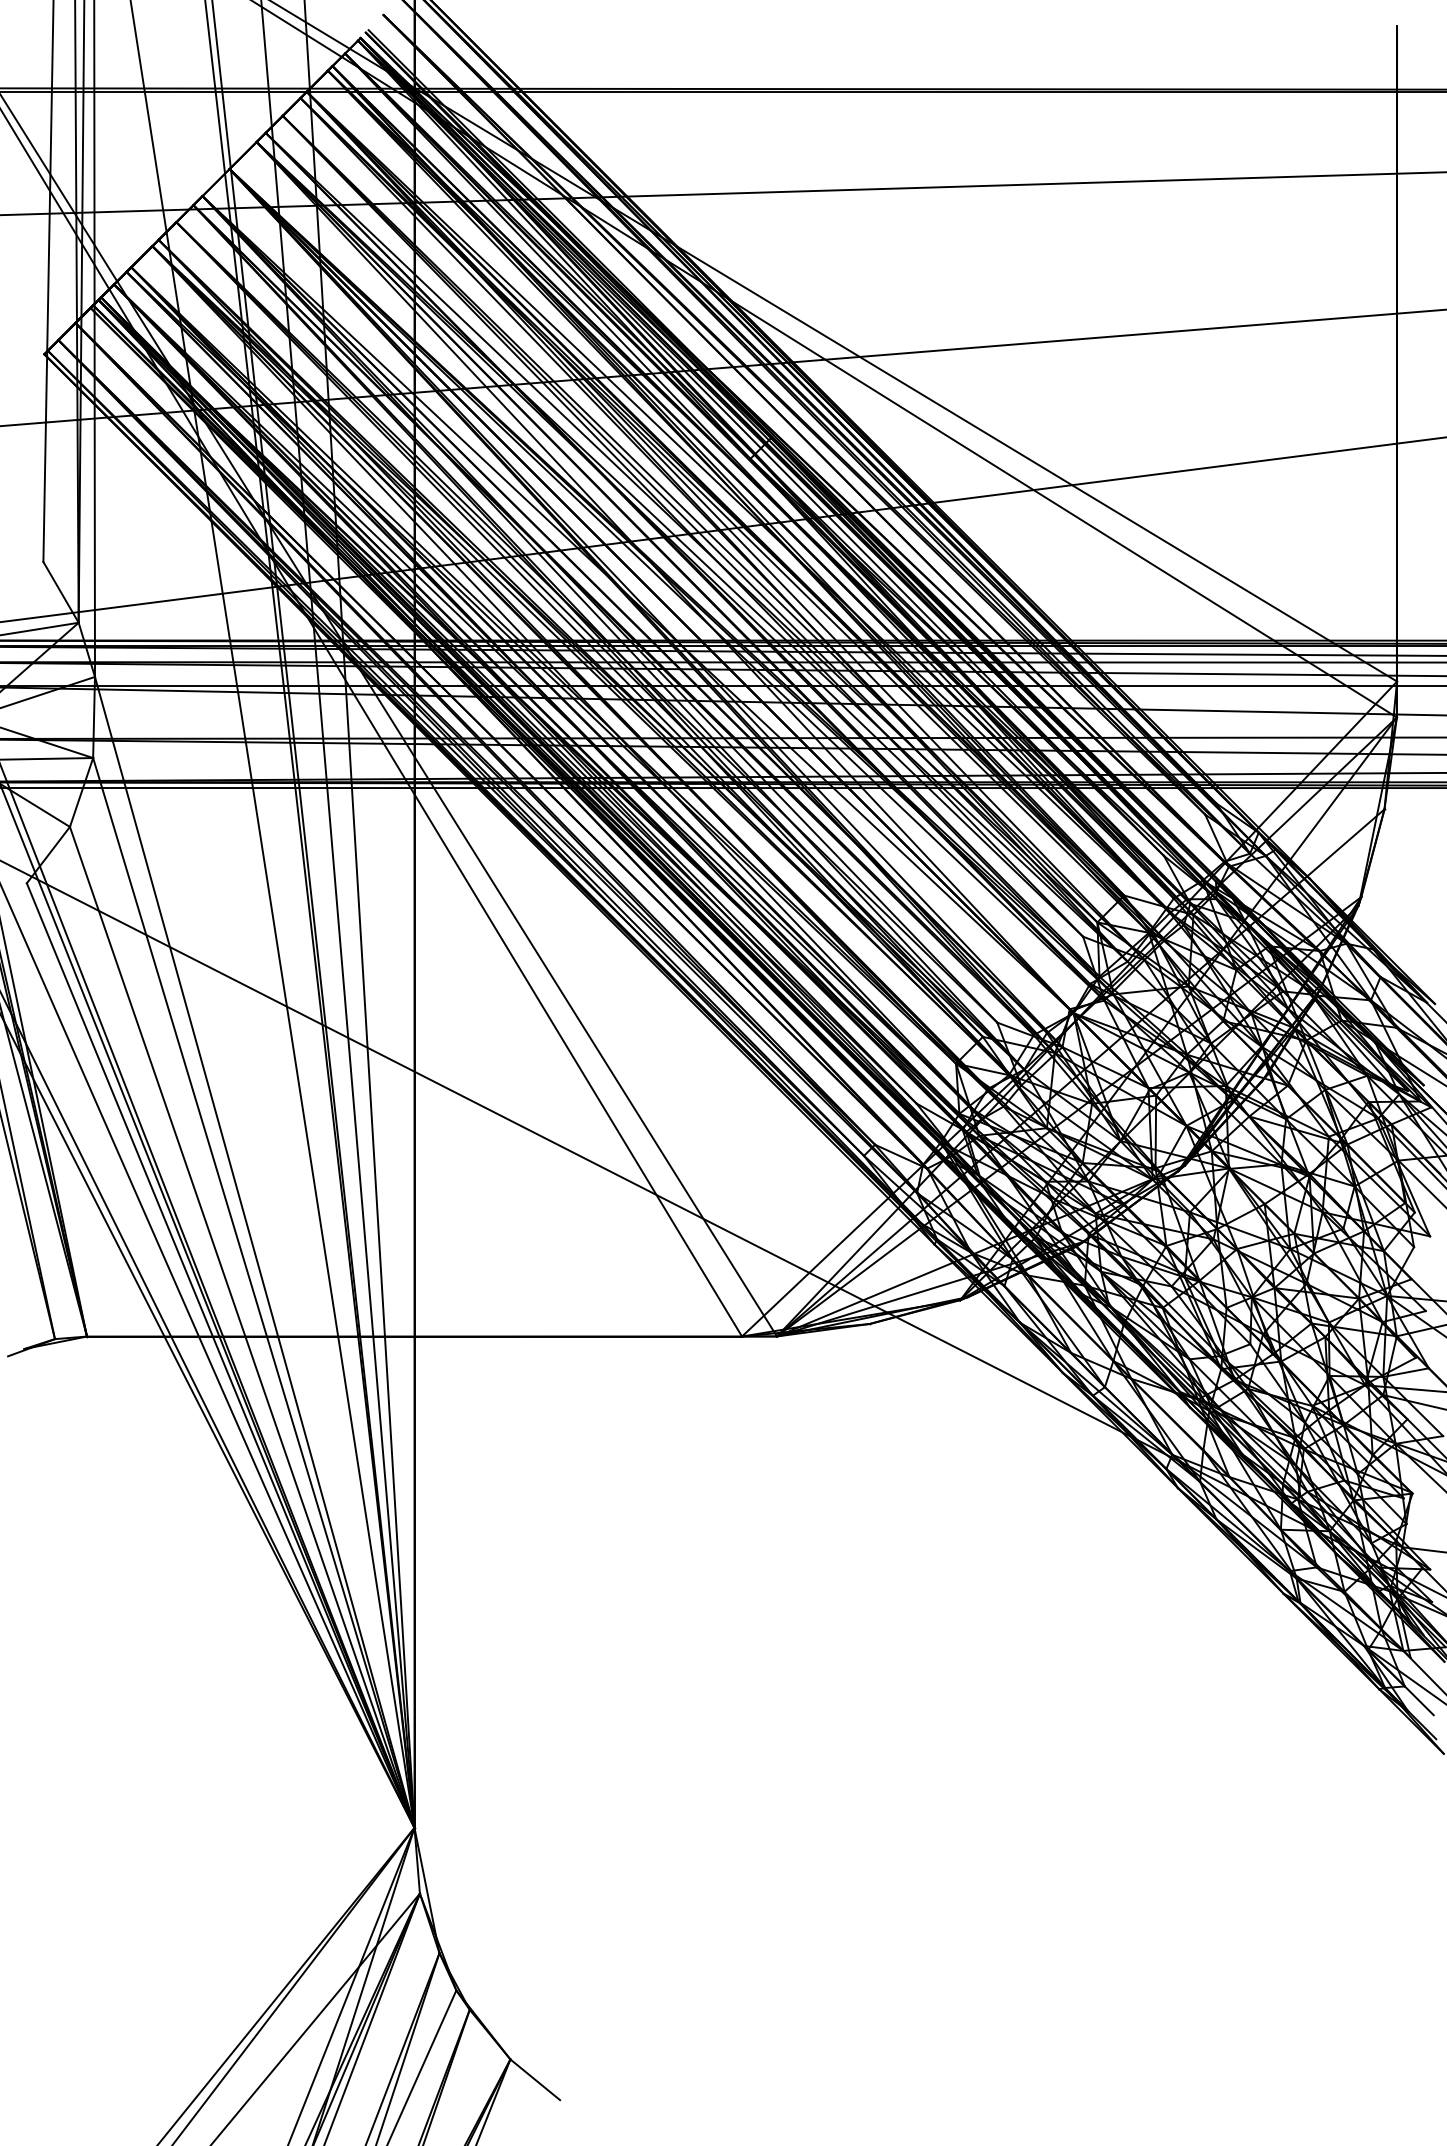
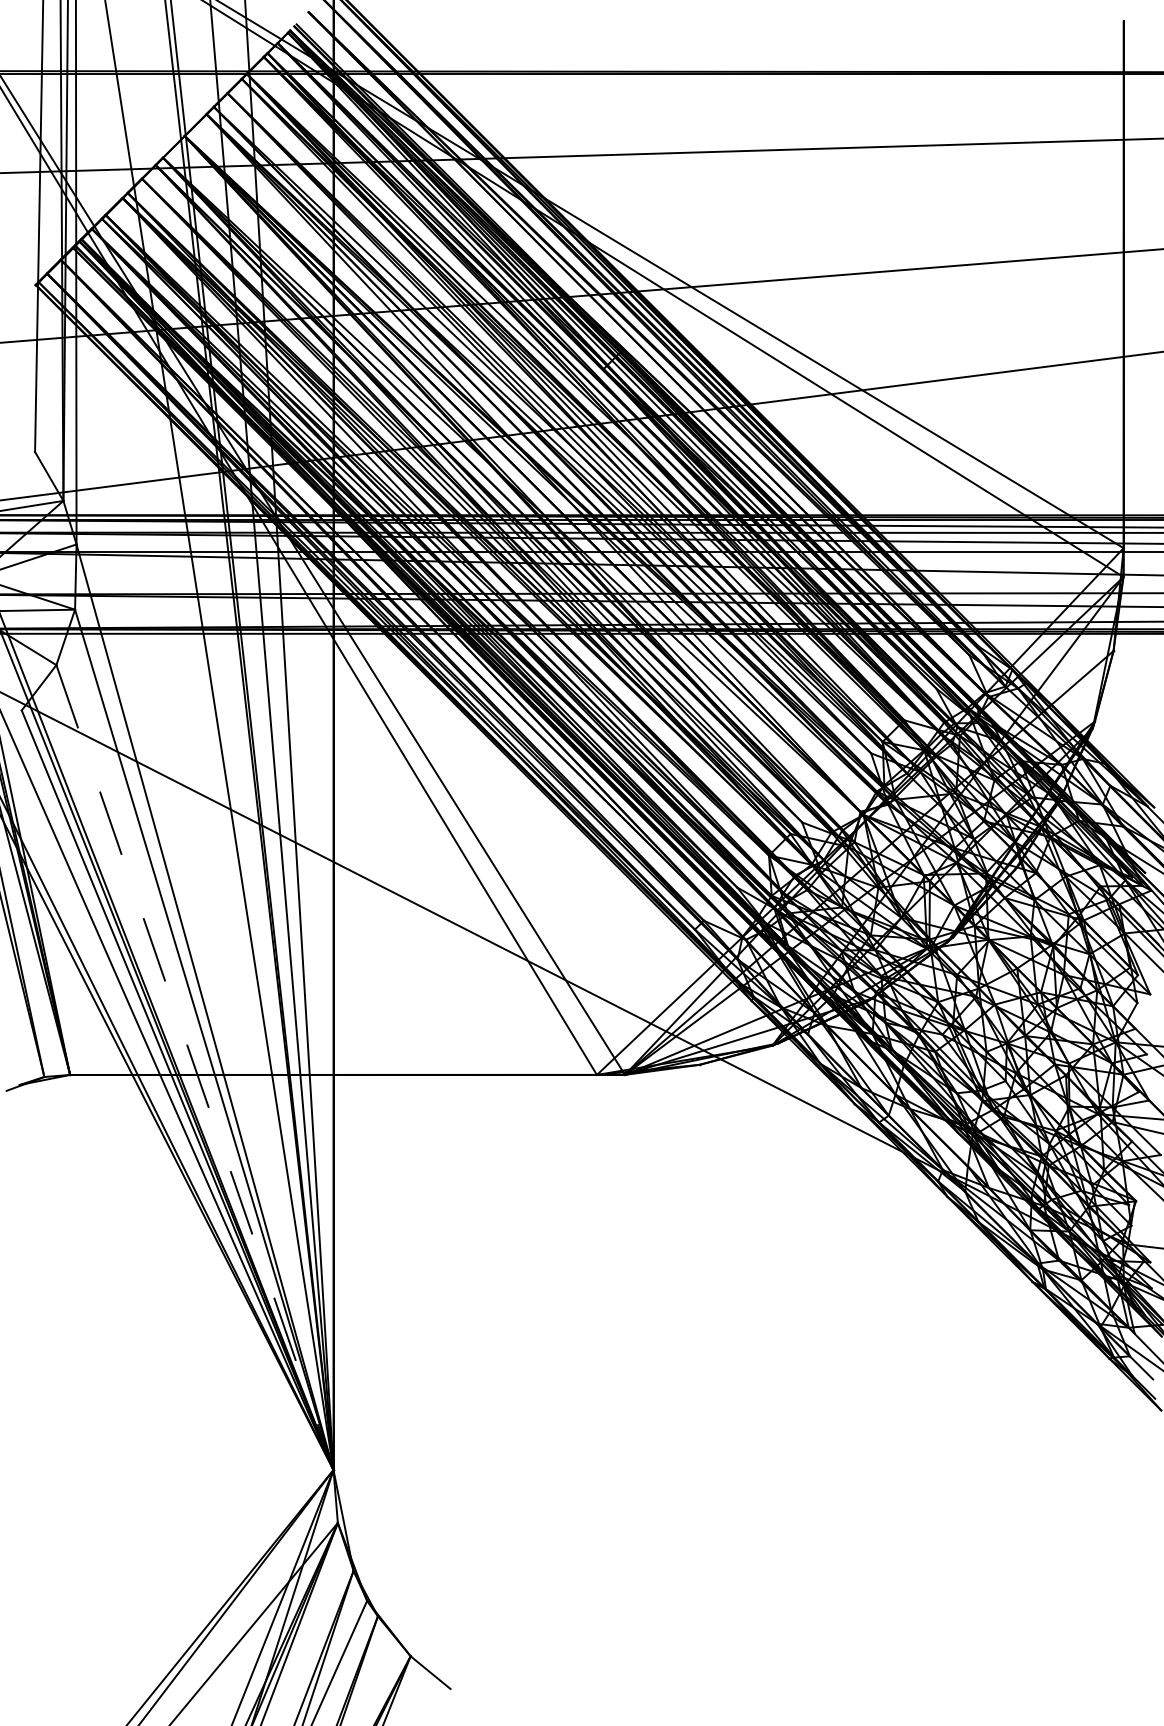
line: (242, 1327) -> (195, 1067), solid -> dashed

